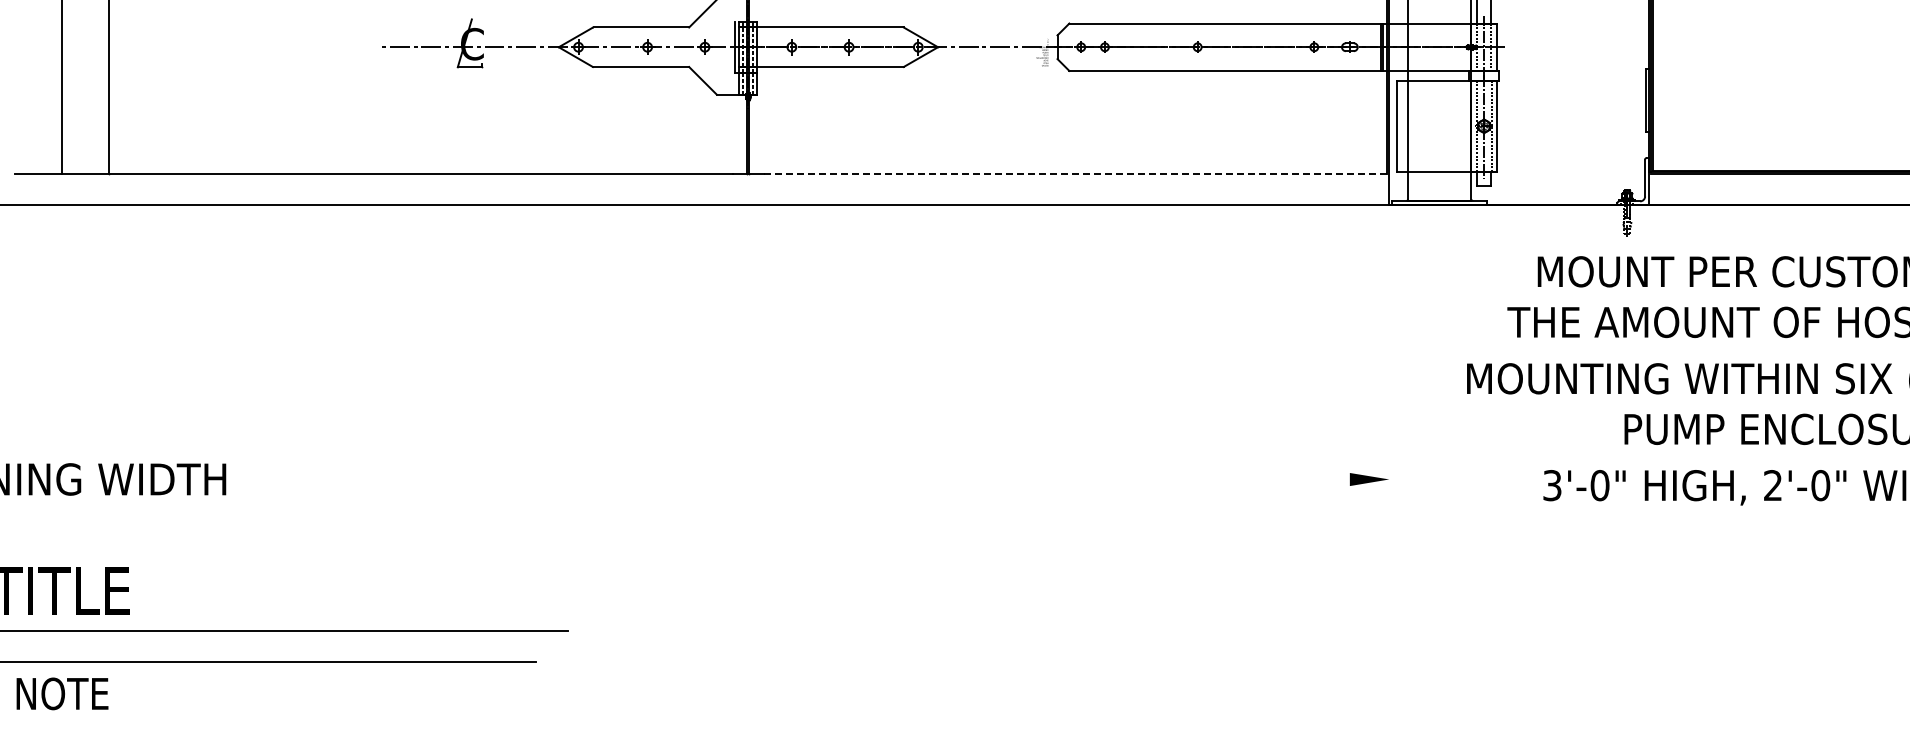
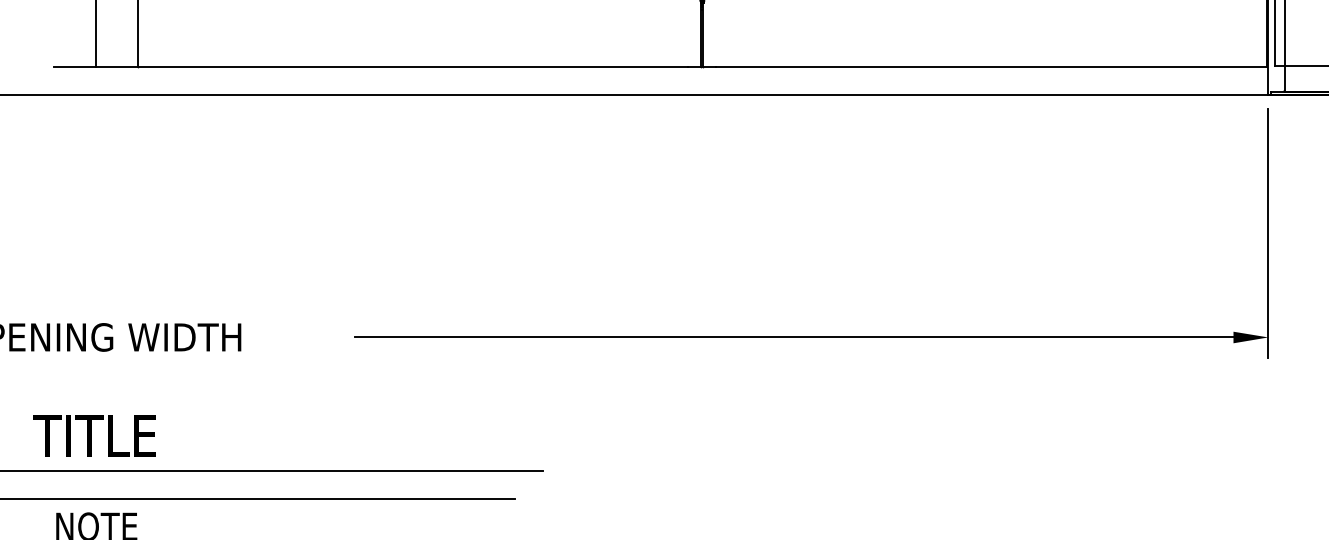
line: (1075, 173) -> (991, 67), dashed -> solid
line: (1389, 362) -> (1268, 234), added
line: (851, 479) -> (793, 337), added

